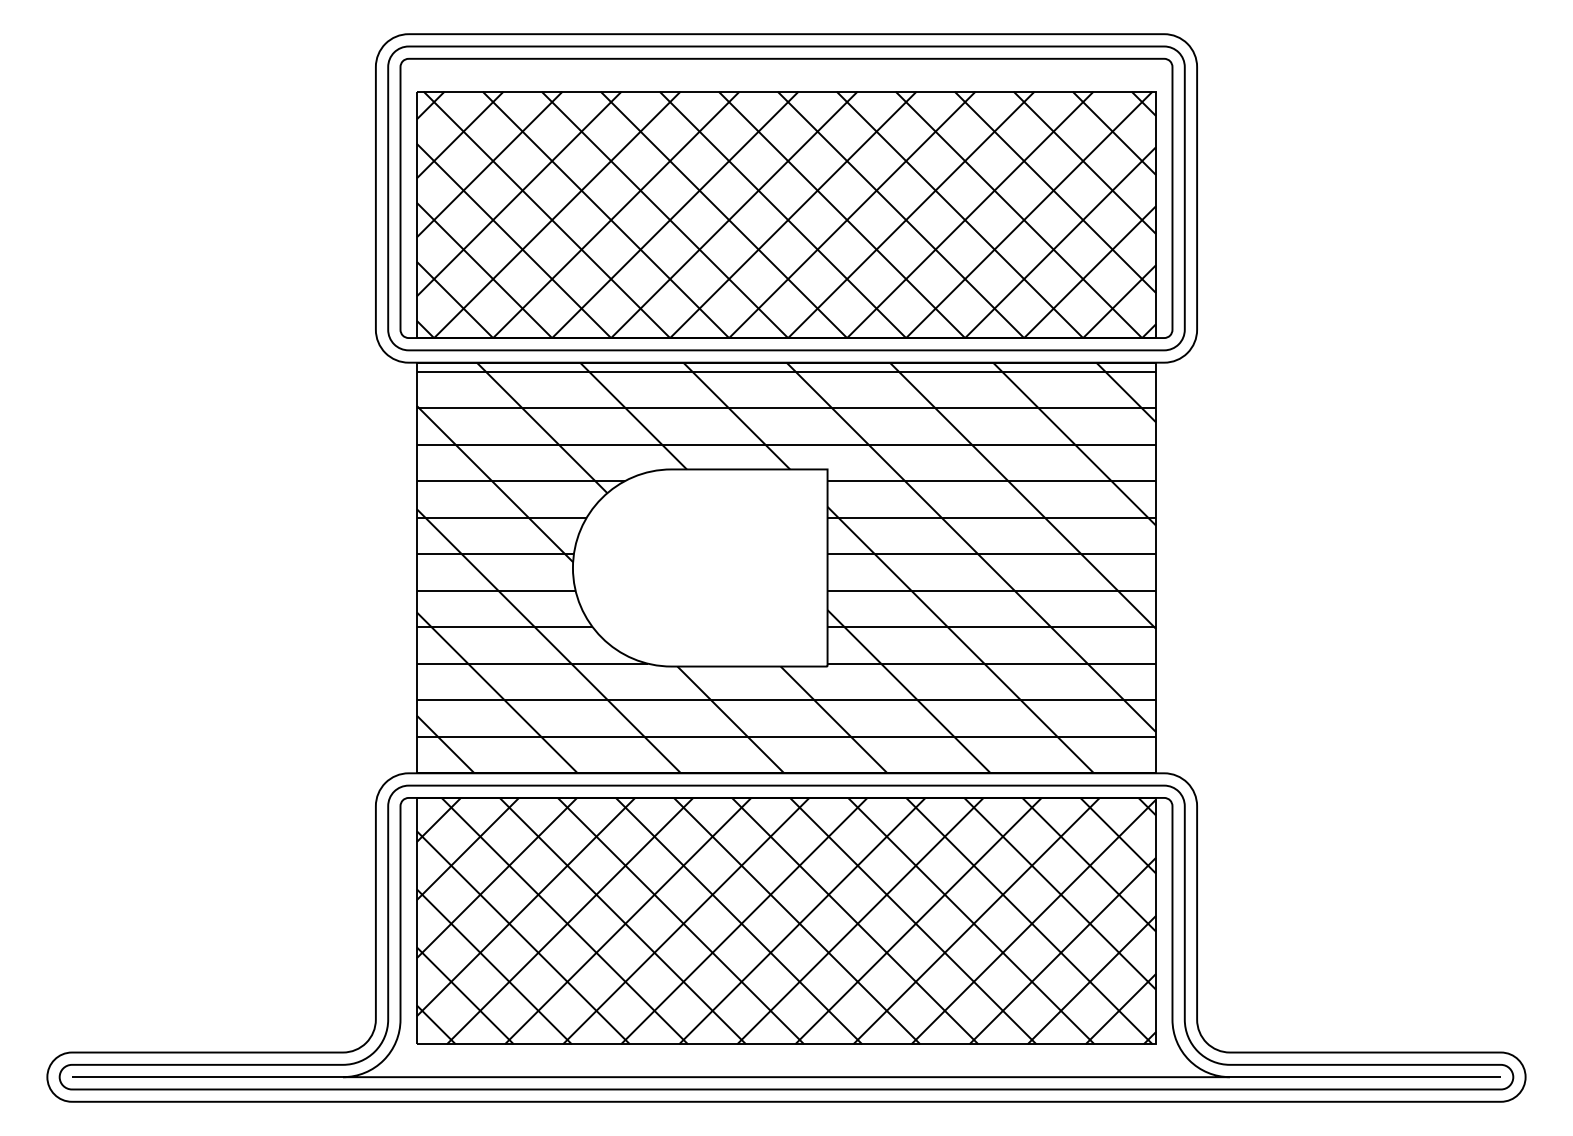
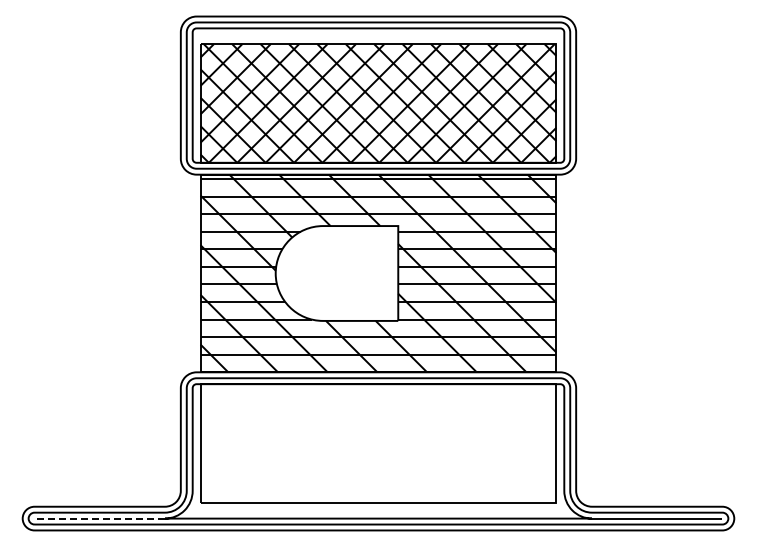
hatch: (786, 921) -> (378, 443), removed
line: (206, 1076) -> (99, 518), solid -> dashed

